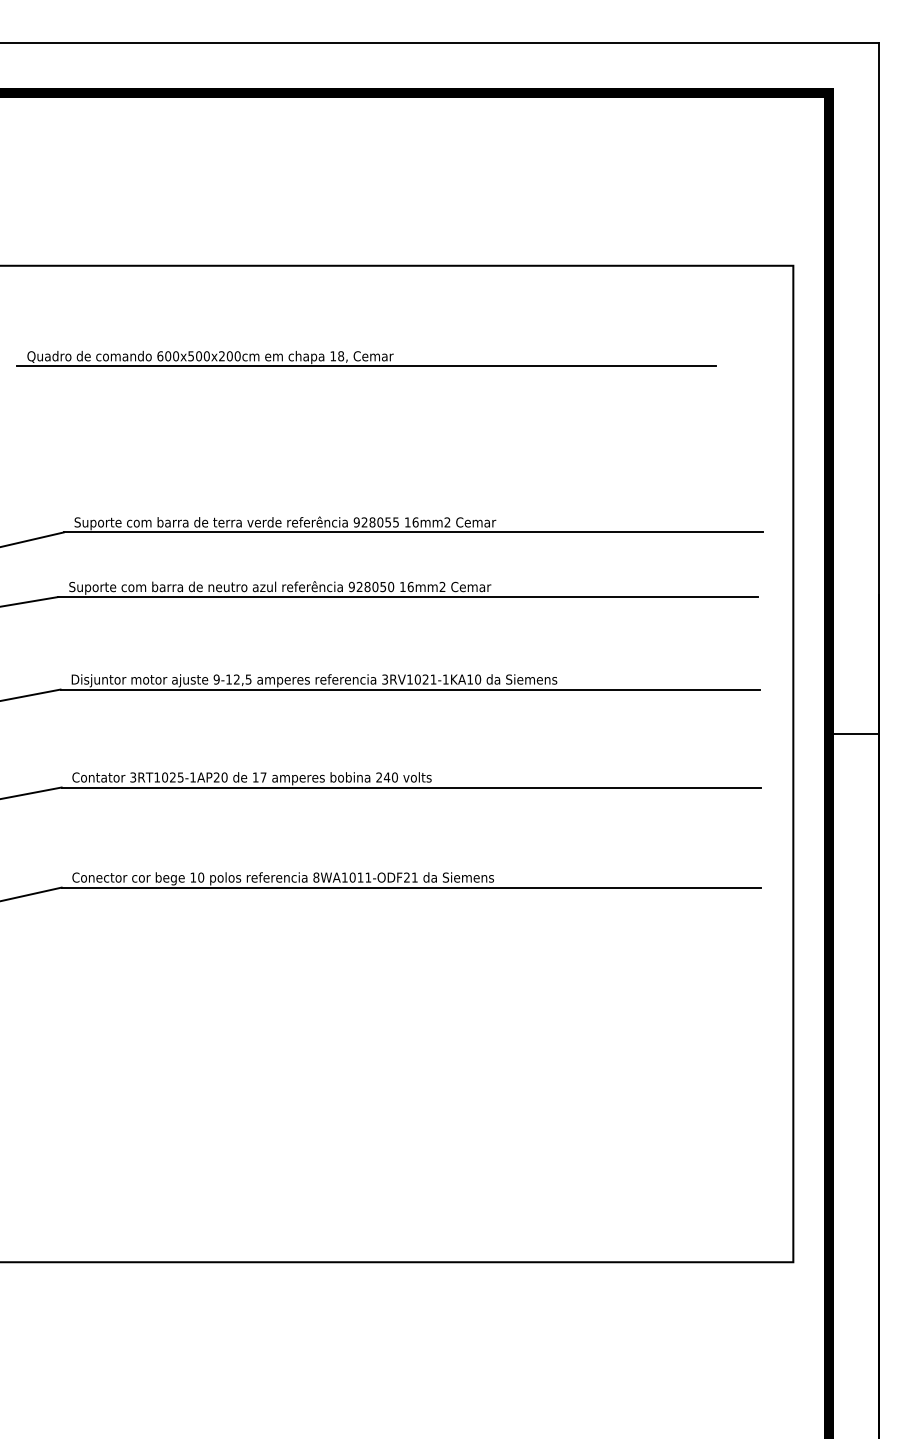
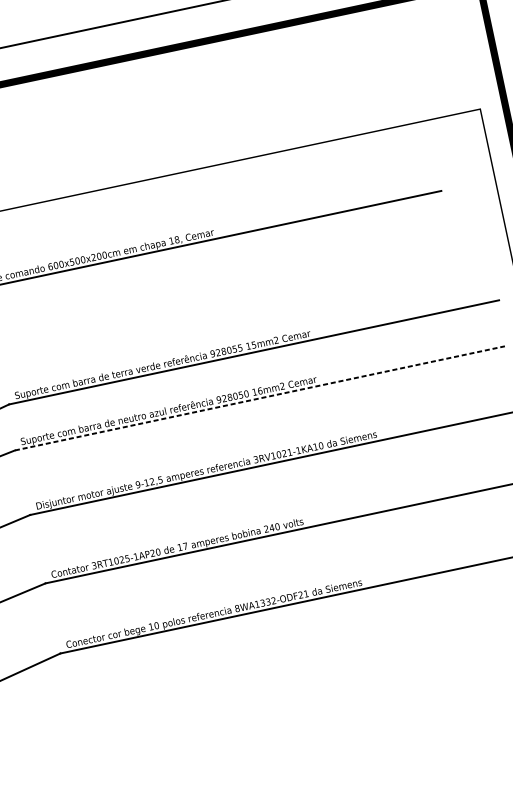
text: (415, 522) -> (253, 345), 16mm2 -> 15mm2
line: (408, 597) -> (260, 398), solid -> dashed
text: (359, 877) -> (267, 602), 8WA1011-ODF21 -> 8WA1332-ODF21

